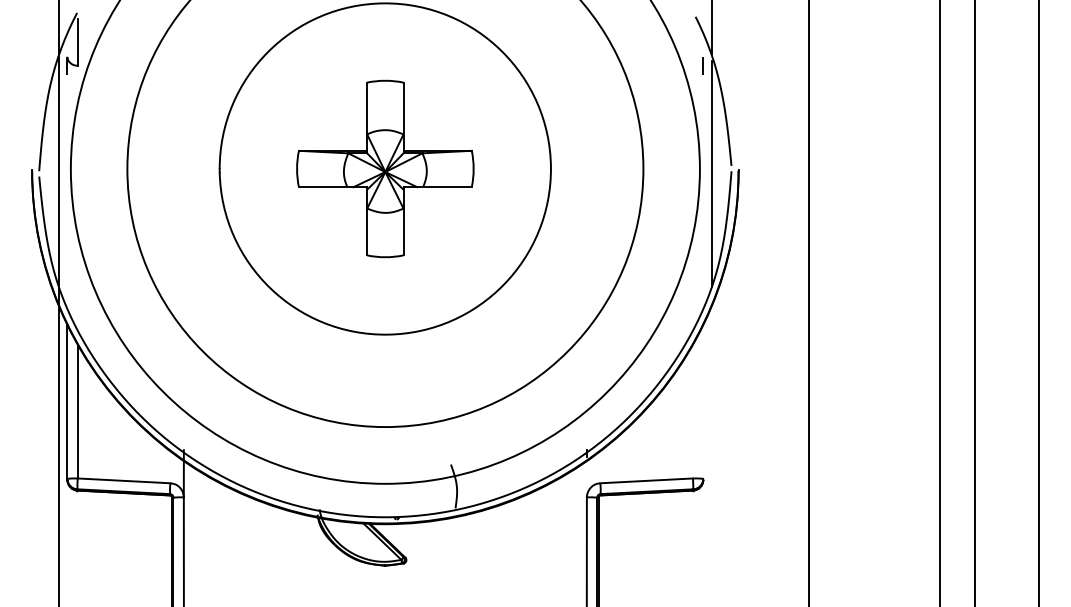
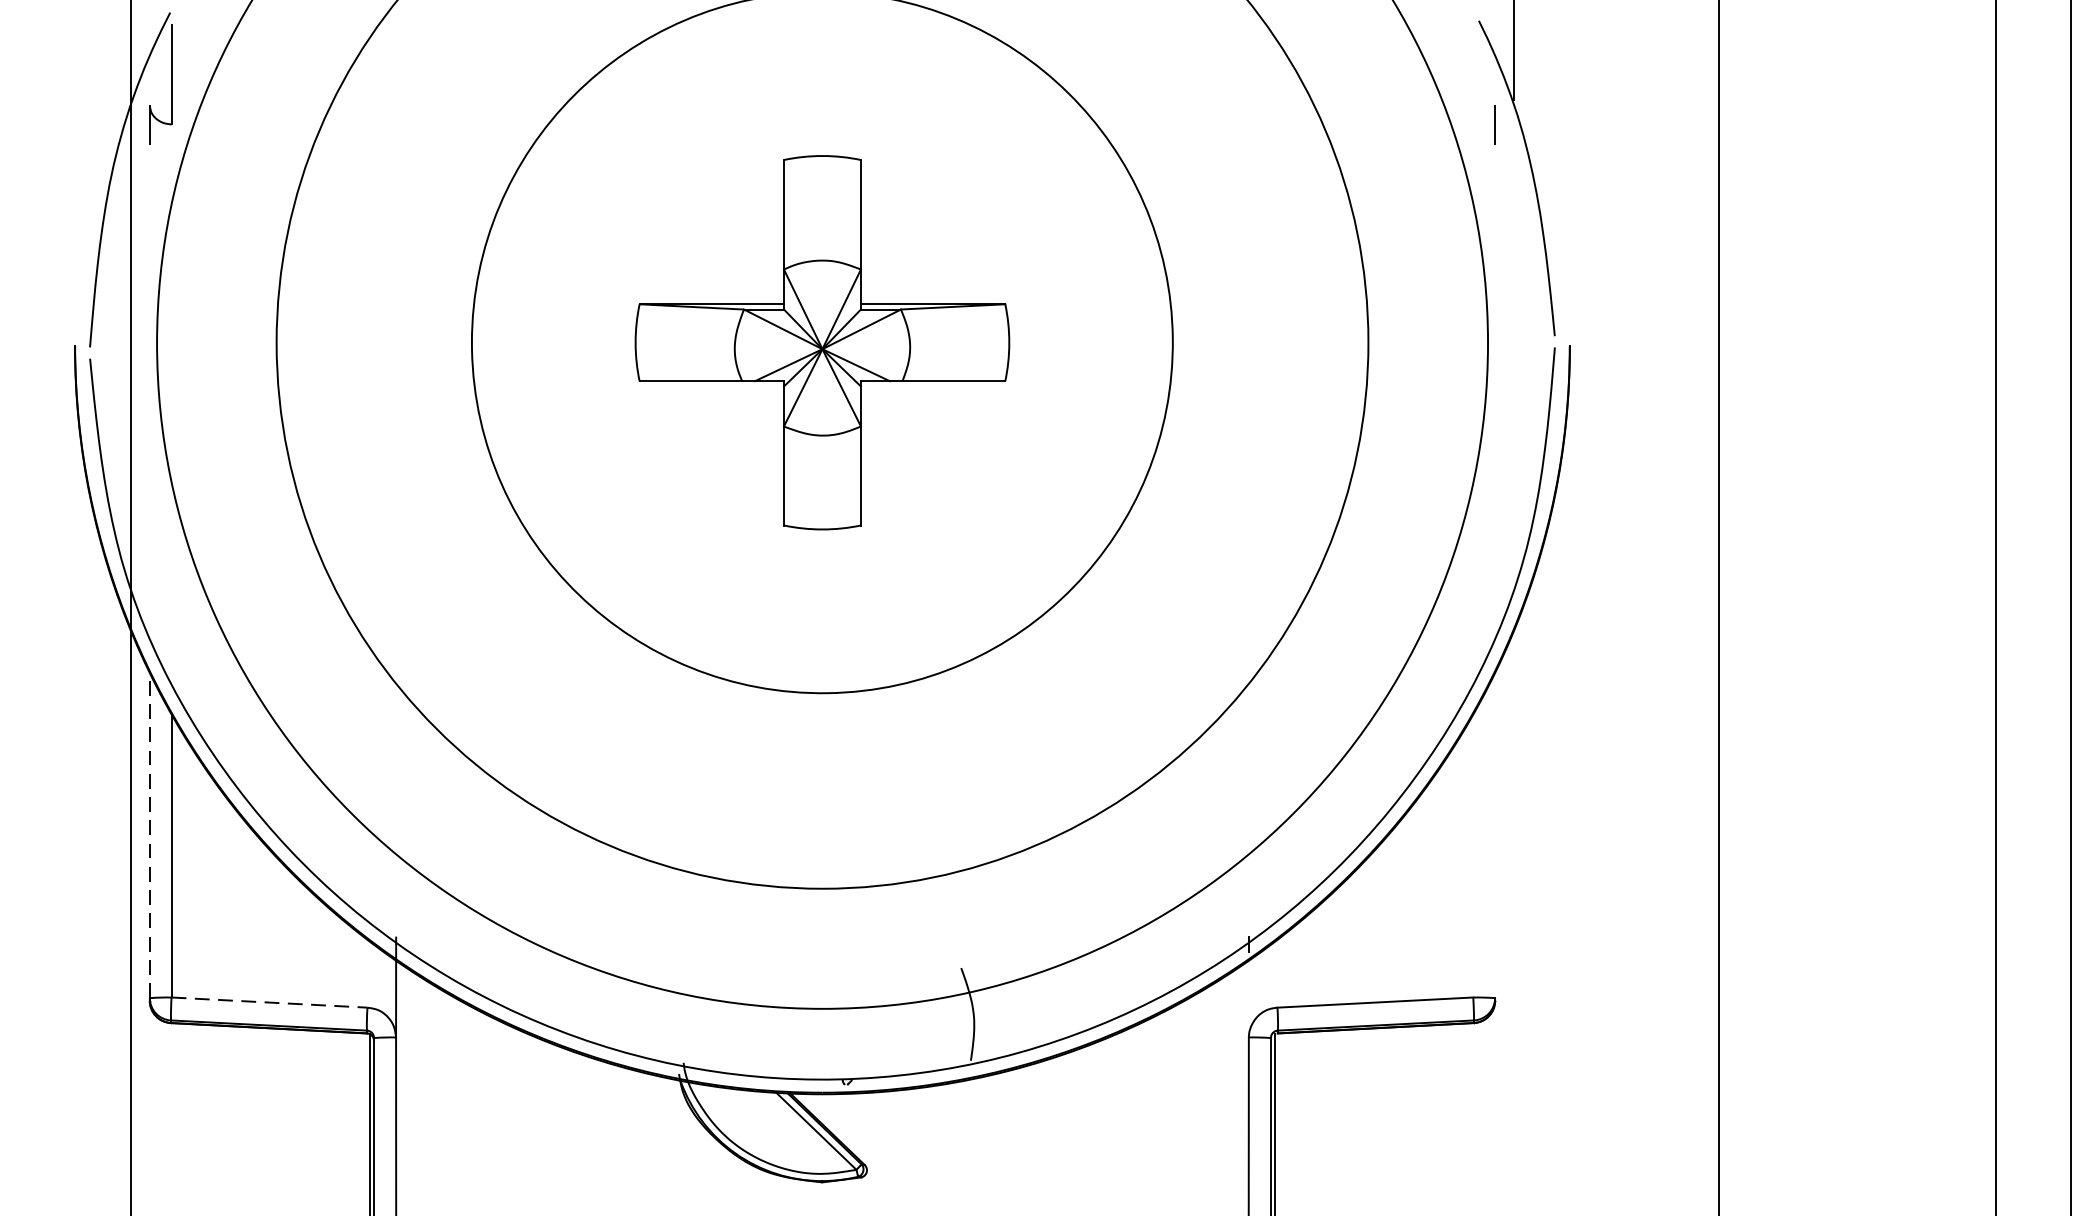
line: (712, 174) -> (1514, 354), removed
line: (67, 401) -> (149, 834), solid -> dashed
line: (124, 480) -> (270, 1001), solid -> dashed

